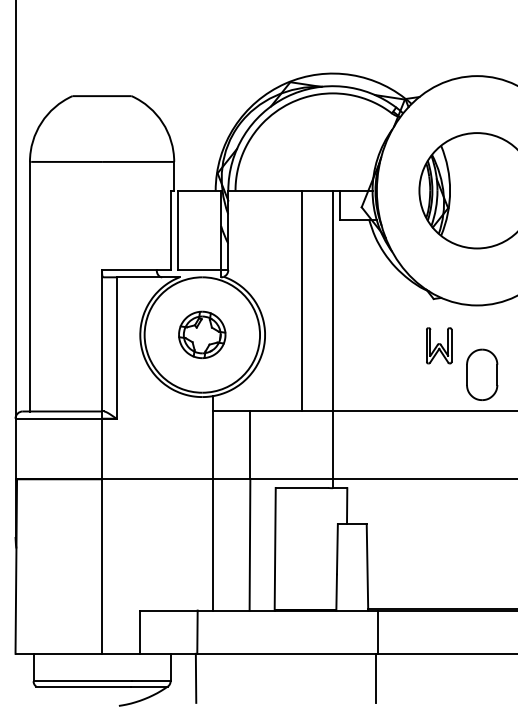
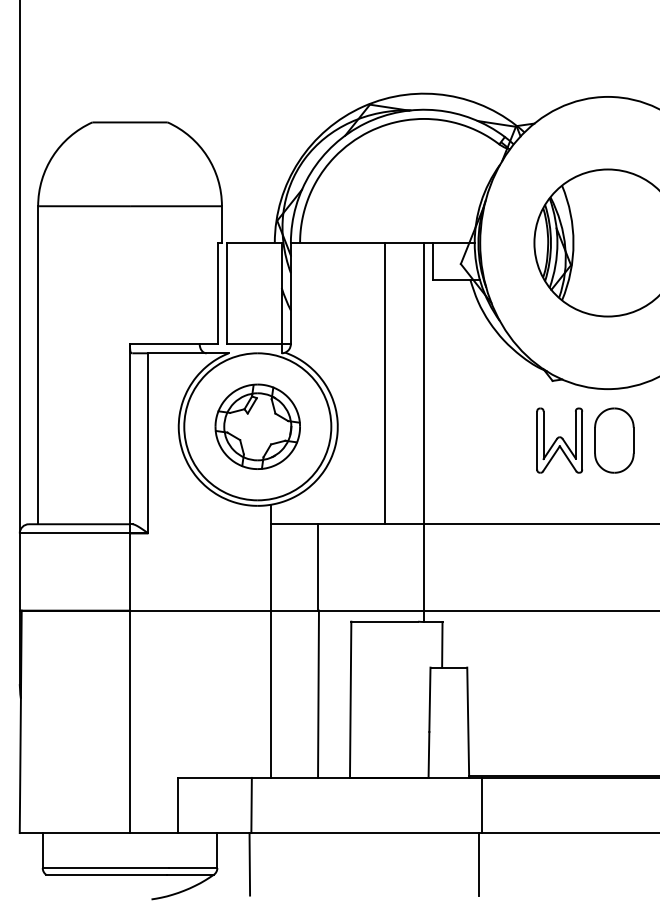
part: (202, 334) -> (257, 426), size x1.43
part: (439, 345) -> (559, 440), size x1.43
part: (482, 374) -> (614, 440), moved

